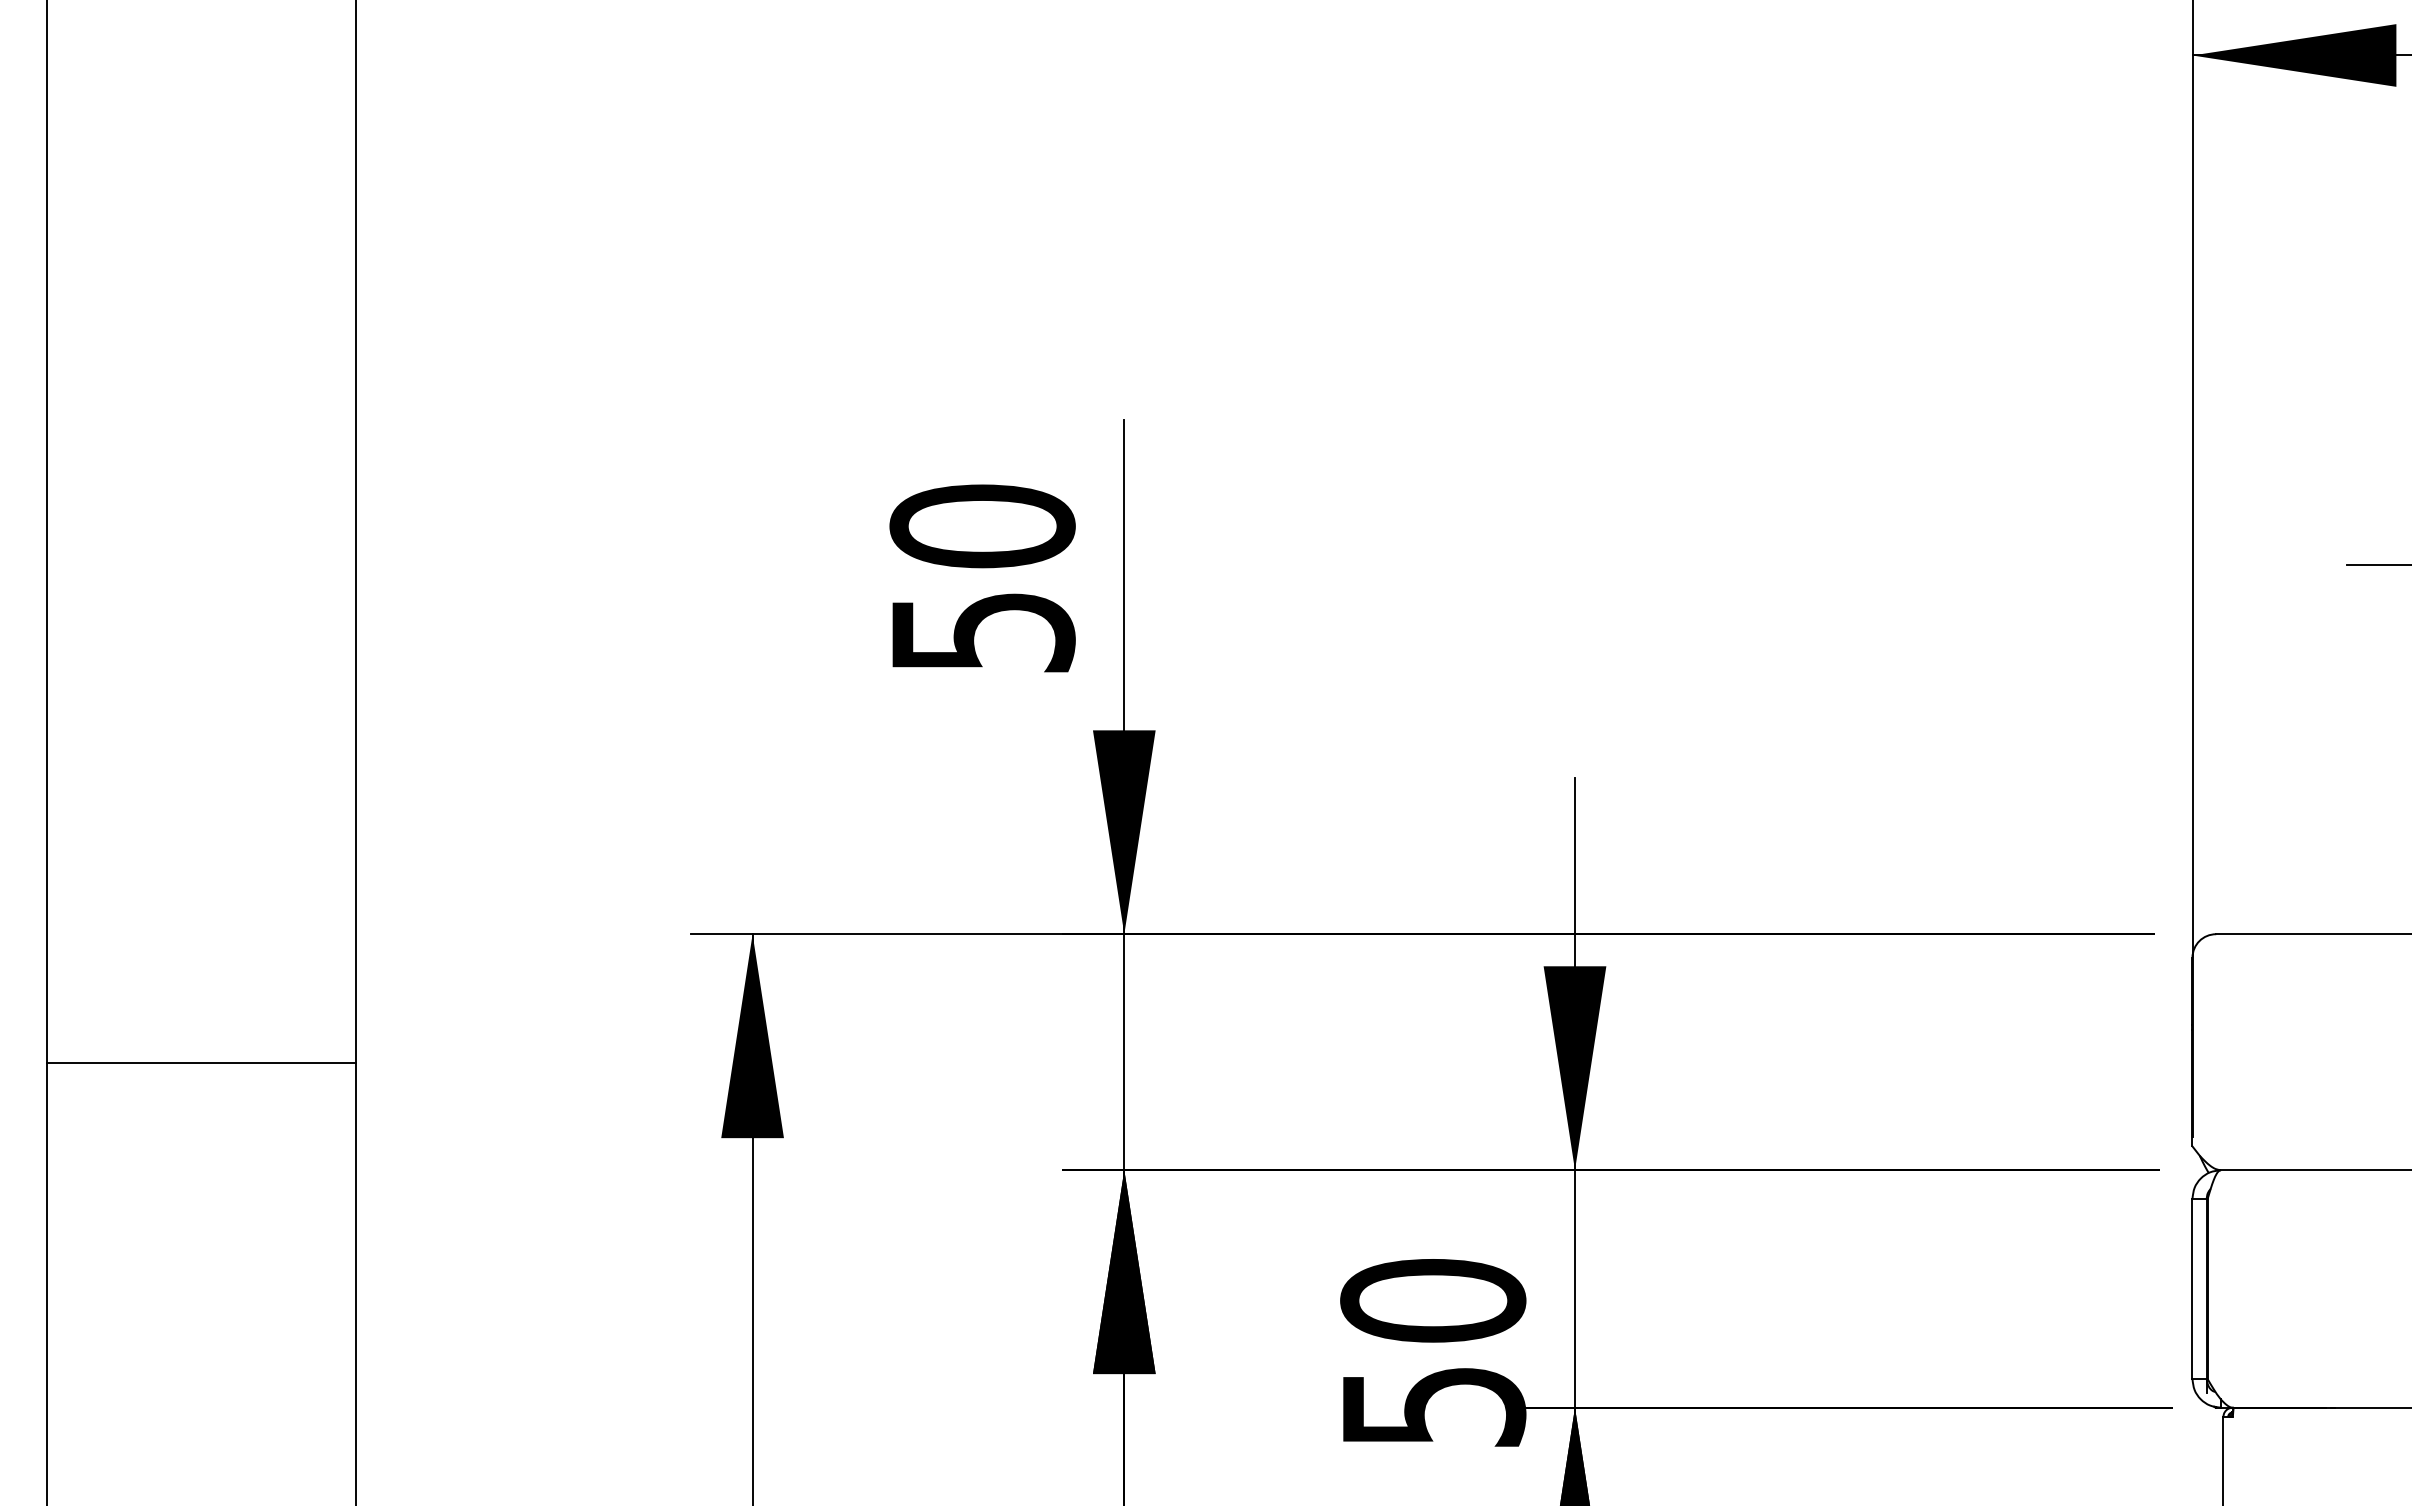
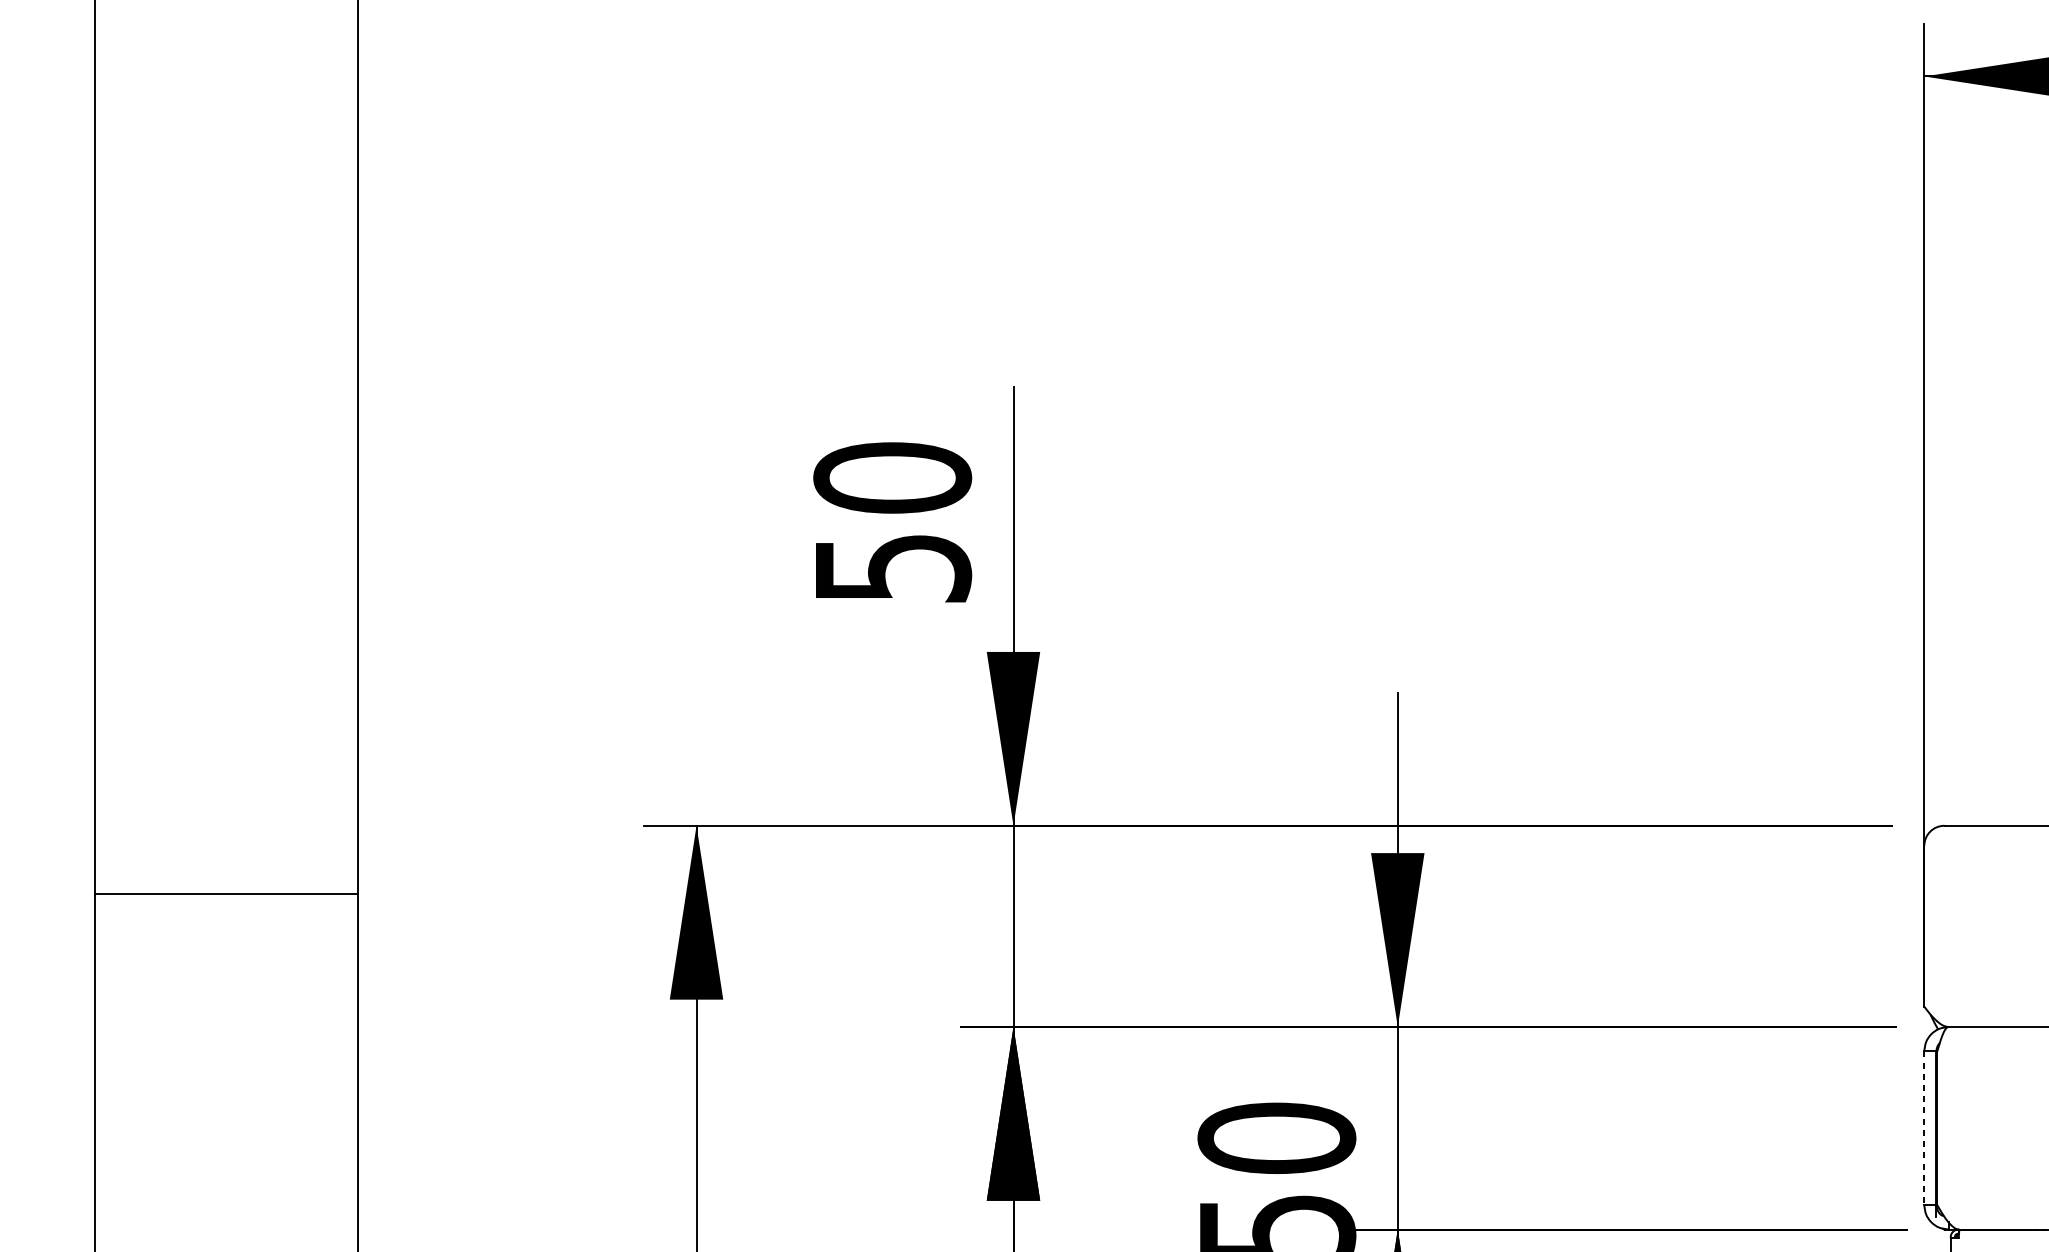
line: (201, 1063) -> (226, 894), moved
line: (2192, 1289) -> (1924, 1128), solid -> dashed

